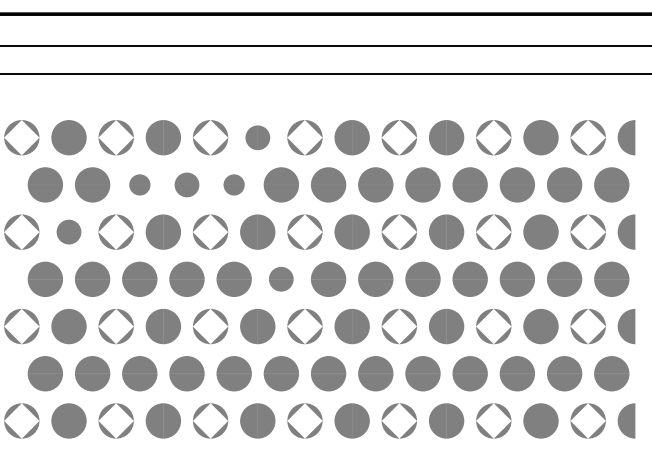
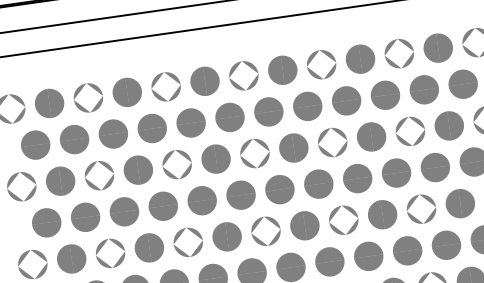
part: (257, 137) -> (204, 81), size x1.43
part: (139, 184) -> (113, 133), size x1.67
part: (186, 184) -> (151, 128), size x1.43
part: (233, 184) -> (190, 122), size x1.67
part: (68, 231) -> (60, 180), size x1.43
part: (280, 278) -> (240, 194), size x1.43

